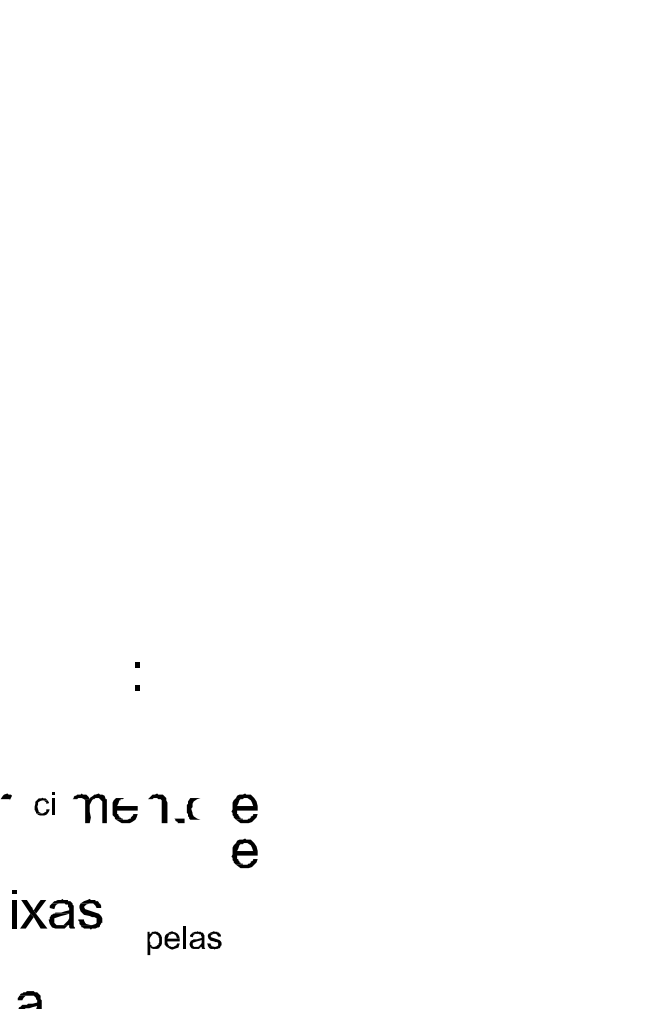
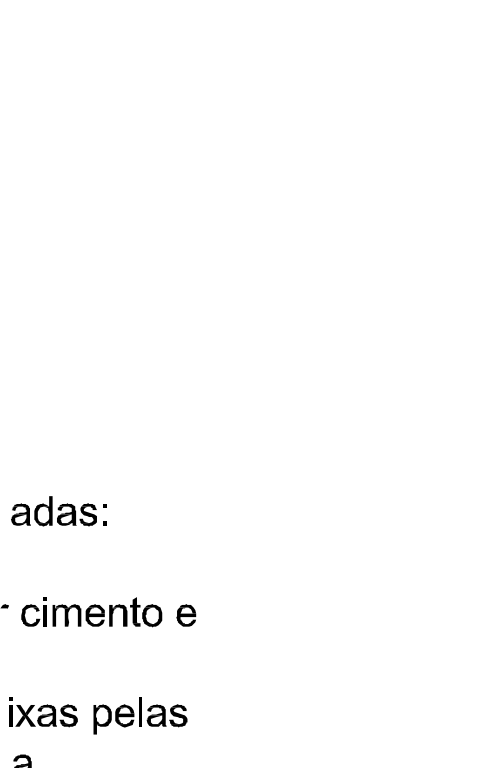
part: (70, 671) -> (53, 511), added
fill: (126, 799) -> (96, 608), added
fill: (177, 801) -> (135, 610), added
part: (44, 803) -> (33, 611), size x1.67
fill: (73, 808) -> (55, 615), added
fill: (147, 808) -> (112, 615), added
fill: (201, 808) -> (153, 615), added
part: (244, 853) -> (186, 649), removed
part: (57, 909) -> (43, 712), moved
part: (184, 940) -> (140, 716), size x1.67

